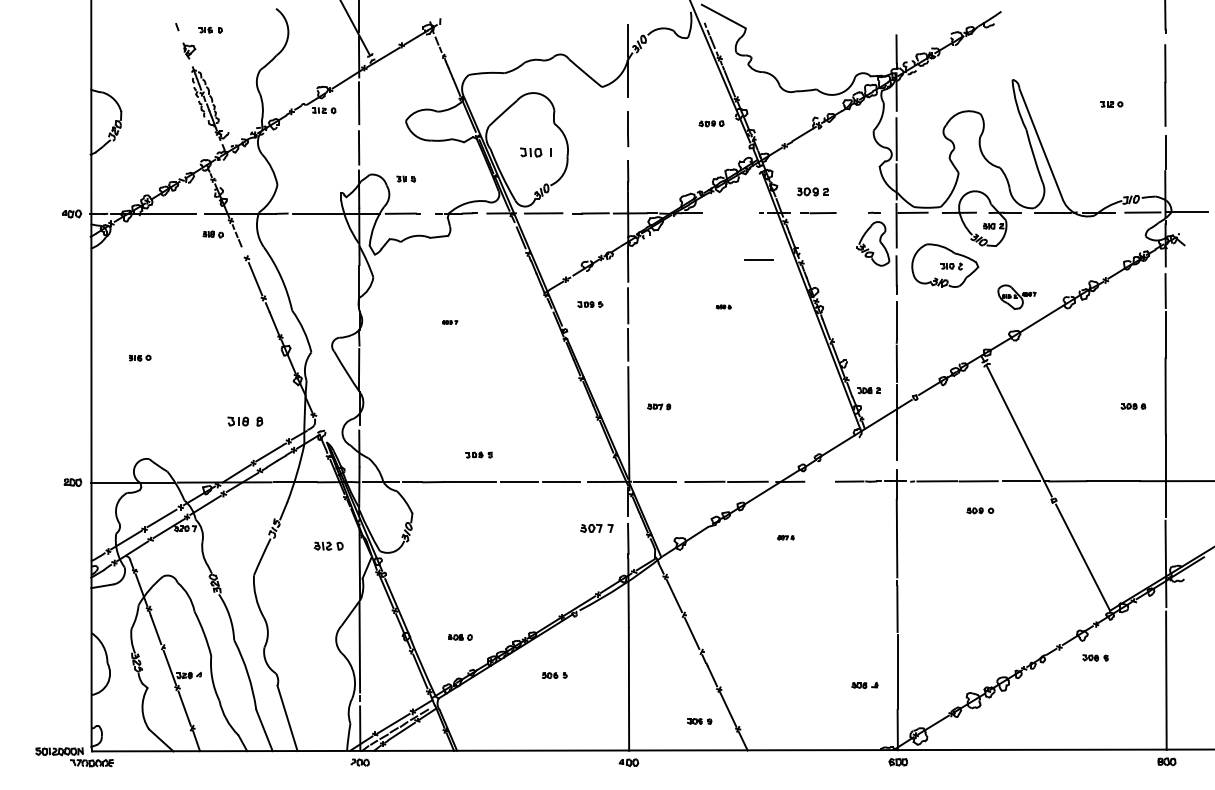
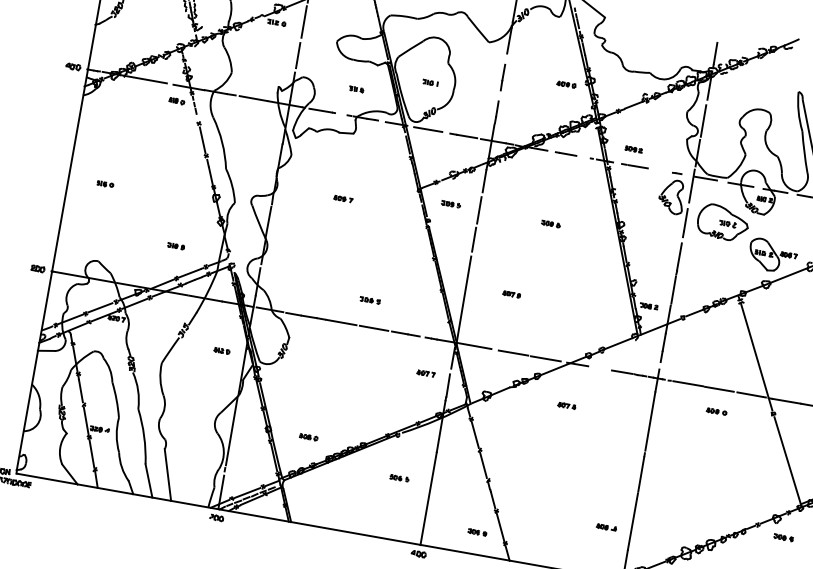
part: (535, 152) -> (430, 82), size x0.62
part: (405, 178) -> (356, 88), moved
part: (812, 191) -> (633, 149), size x0.71
line: (758, 259) -> (565, 153), moved
part: (1016, 296) -> (772, 255), size x1.67
part: (723, 306) -> (550, 223), size x1.67
part: (449, 322) -> (342, 198), size x1.67
part: (659, 406) -> (511, 294), moved
part: (245, 421) -> (176, 246), size x0.62
part: (478, 454) -> (369, 300), moved
part: (596, 528) -> (425, 373), size x0.71
part: (785, 537) -> (566, 405), size x1.43
part: (328, 545) -> (221, 350), size x0.71
part: (554, 675) -> (399, 478), moved

